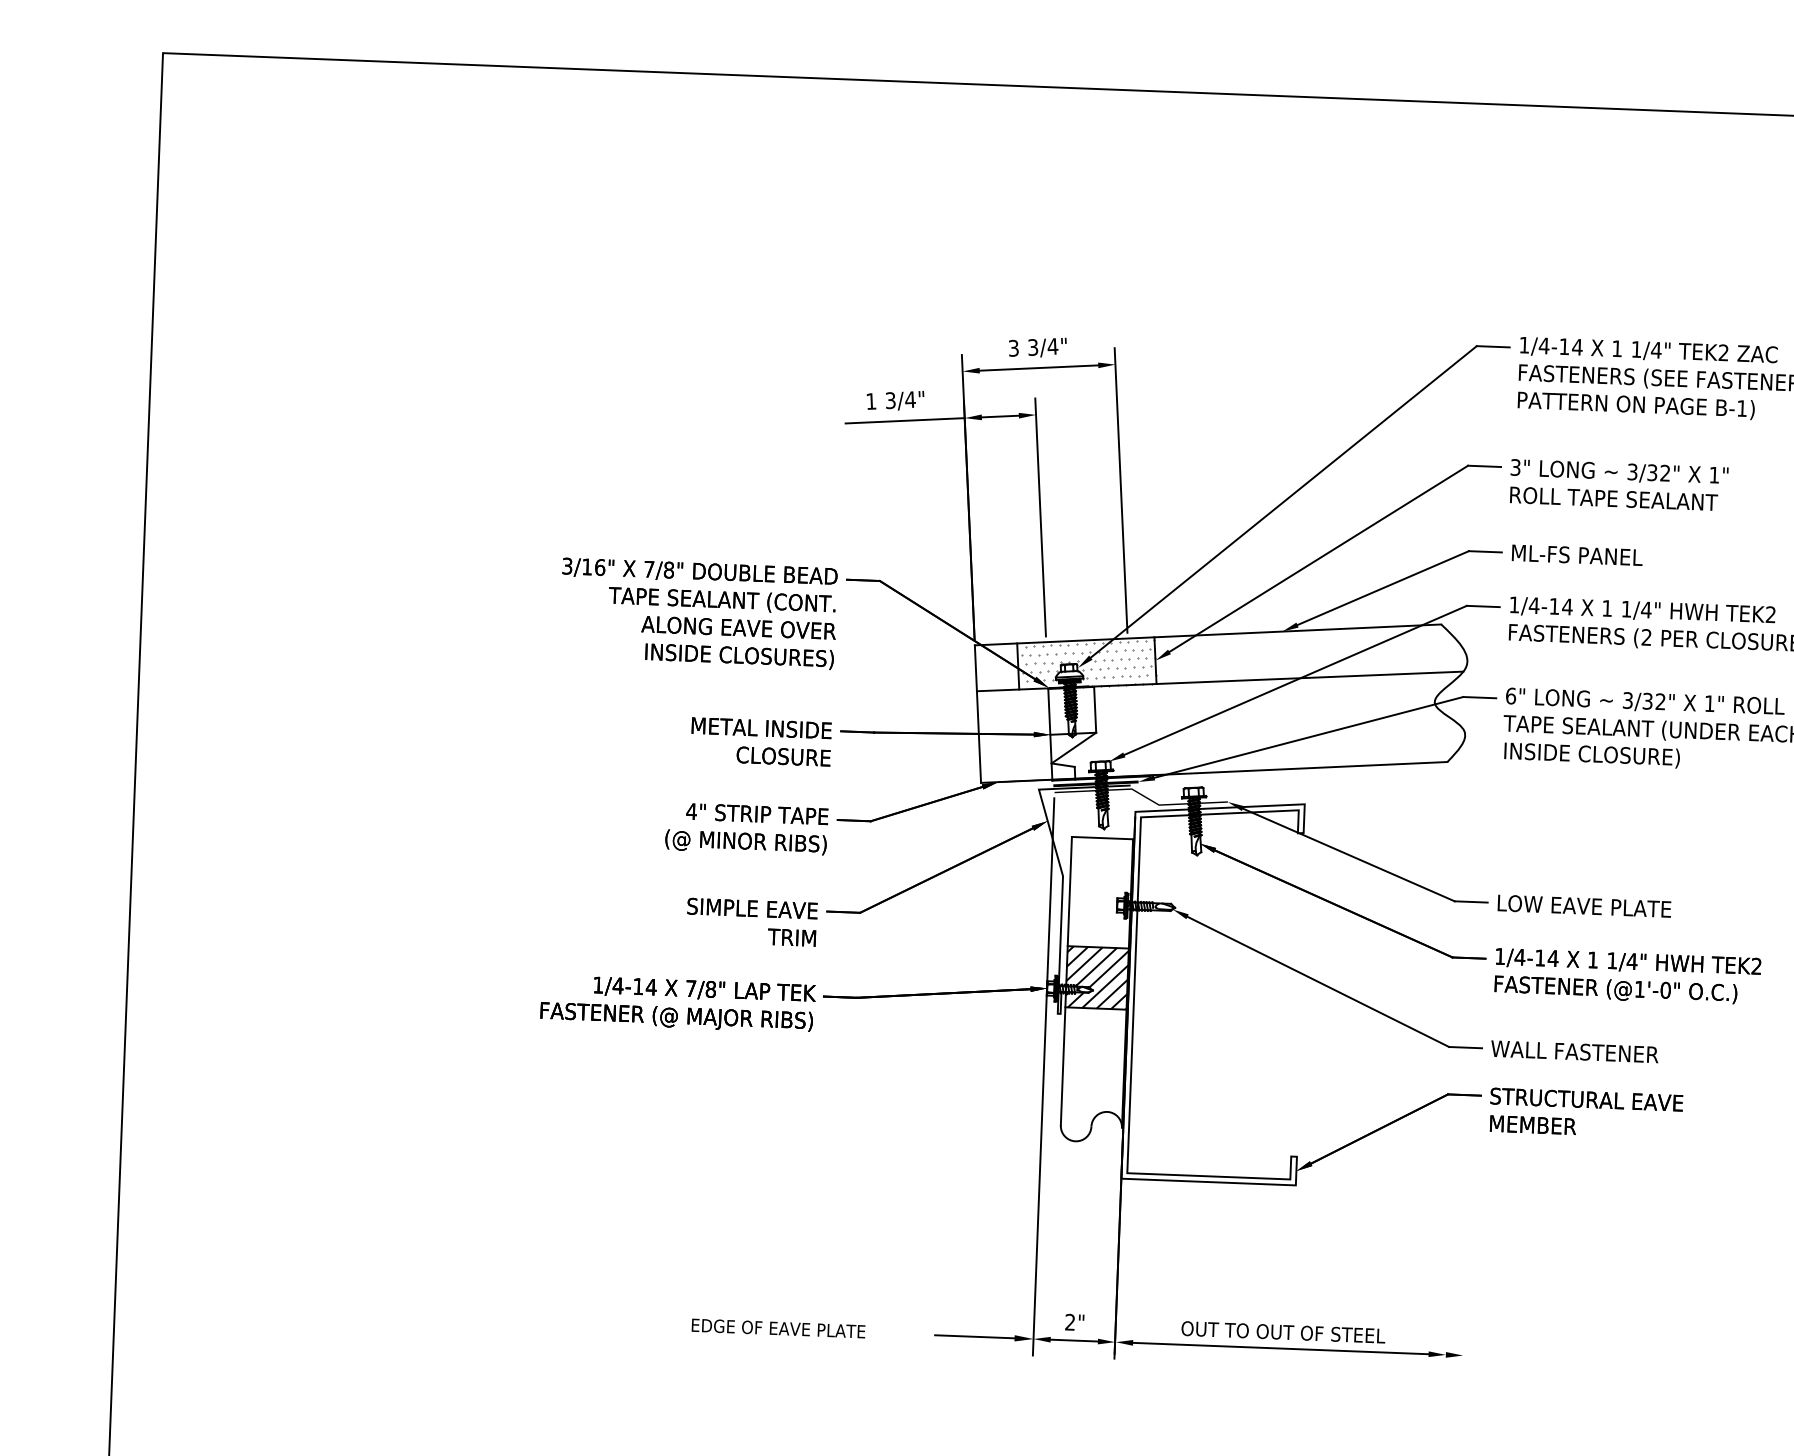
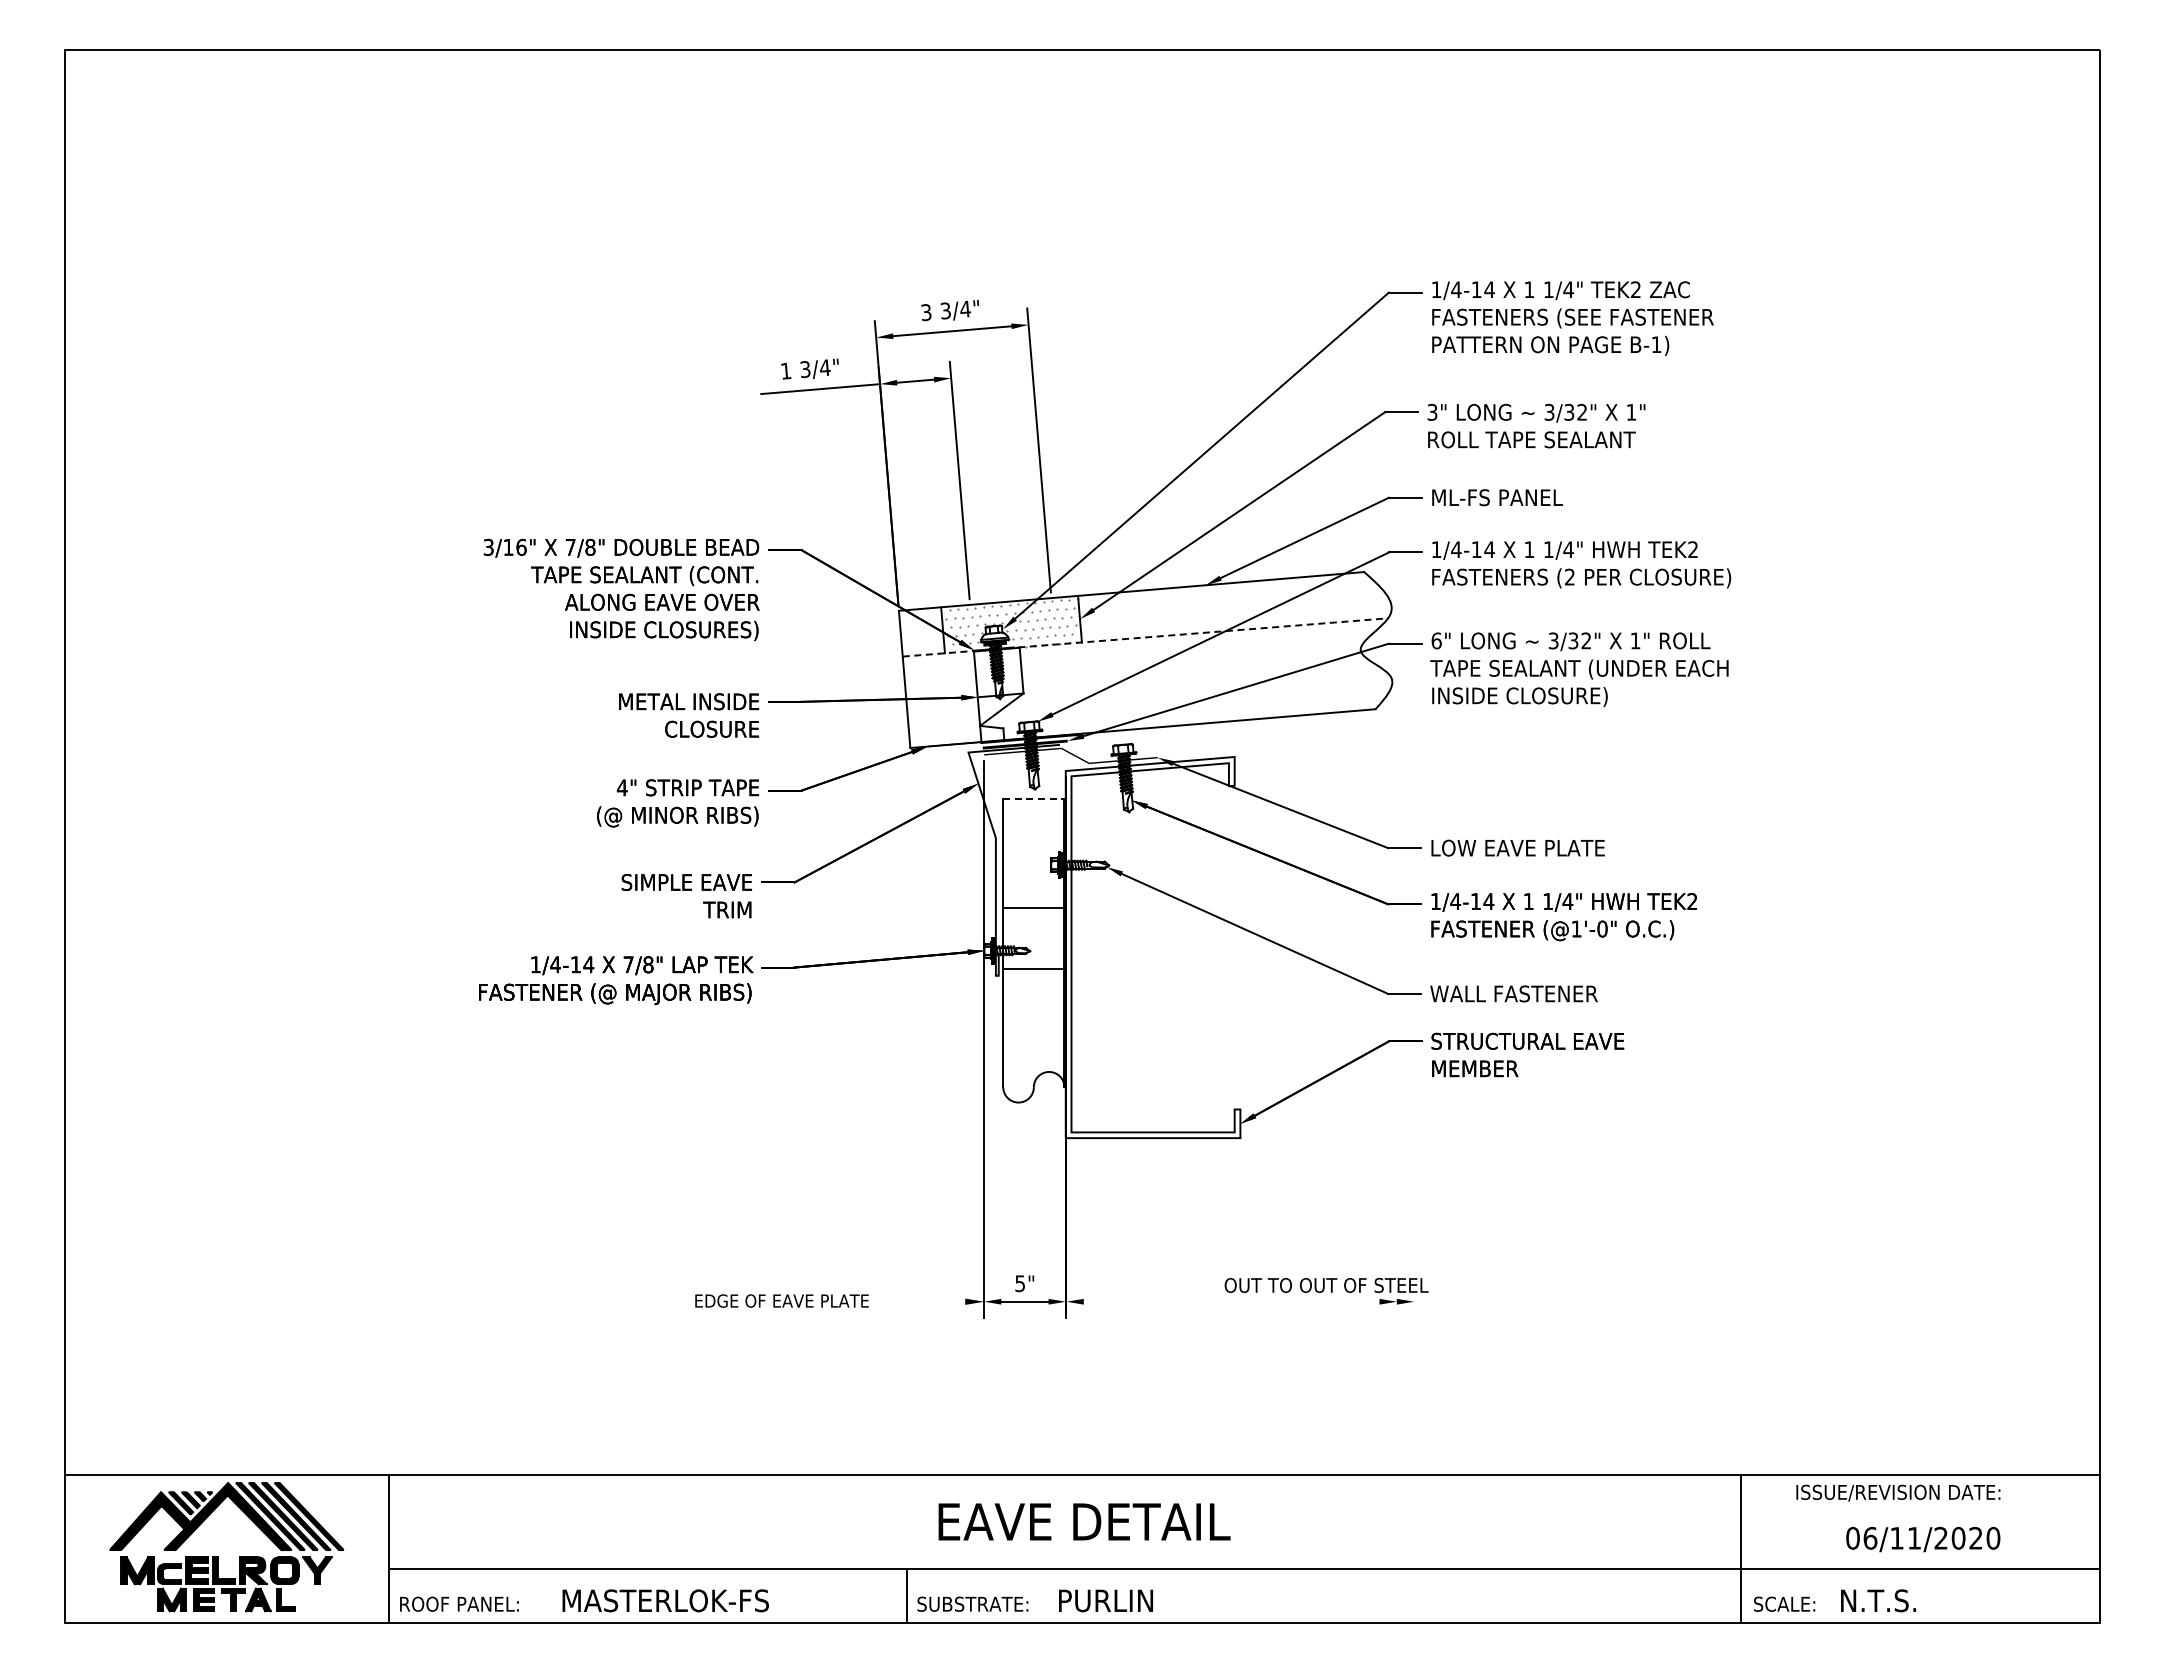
line: (1220, 681) -> (1145, 637), solid -> dashed
line: (1102, 838) -> (1033, 798), solid -> dashed
hatch: (1096, 977) -> (1033, 938), removed
text: (1069, 1322) -> (1019, 1283), 2" -> 5"
text: (778, 1327) -> (781, 1300), moved
text: (1283, 1332) -> (1326, 1285), moved
line: (974, 1336) -> (925, 1301), removed
line: (1280, 1348) -> (1231, 1301), removed

